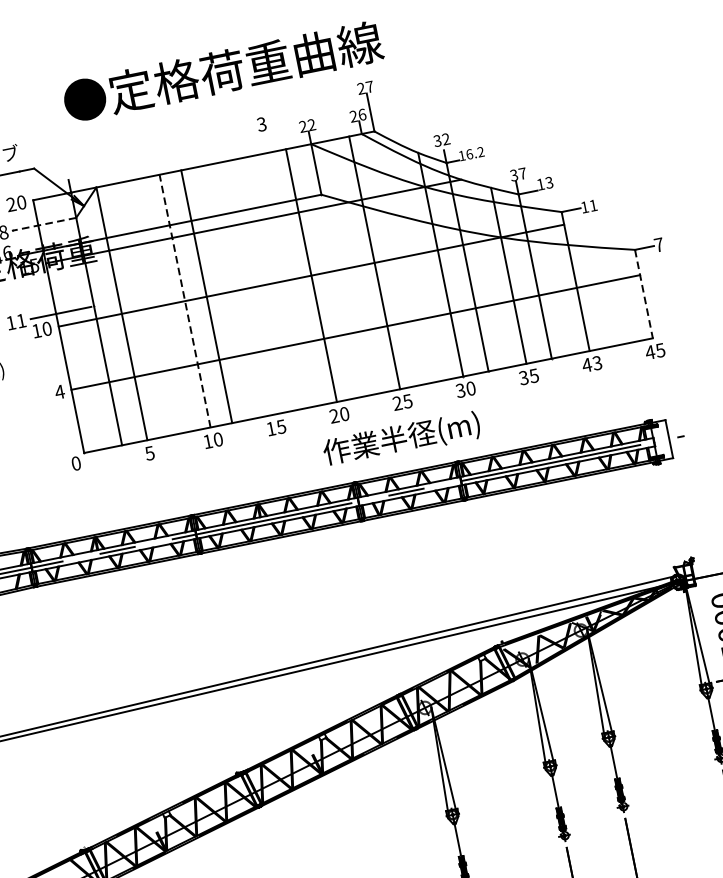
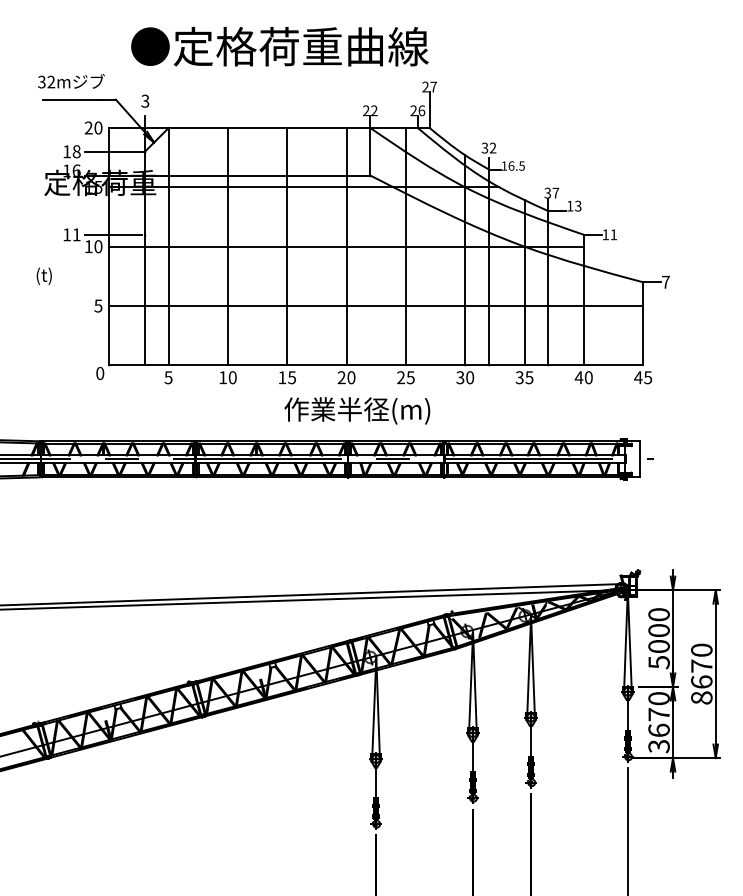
text: (222, 71) -> (279, 46), moved
text: (261, 123) -> (145, 100), moved
text: (480, 151) -> (521, 165), 16.2 -> 16.5
line: (44, 223) -> (115, 151), dashed -> solid
line: (644, 293) -> (643, 323), dashed -> solid
line: (206, 296) -> (287, 246), moved
line: (184, 301) -> (227, 246), dashed -> solid
text: (597, 362) -> (588, 377), 43 -> 40
text: (59, 391) -> (98, 305), 4 -> 5
text: (401, 438) -> (357, 410), moved

